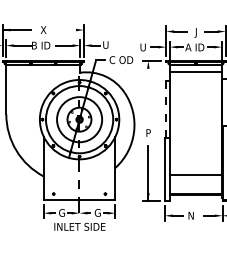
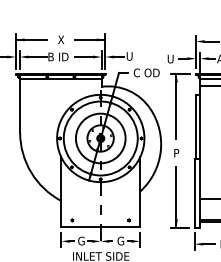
line: (69, 30) -> (89, 40), added
line: (148, 90) -> (176, 106), added
line: (165, 109) -> (195, 127), dashed -> solid

